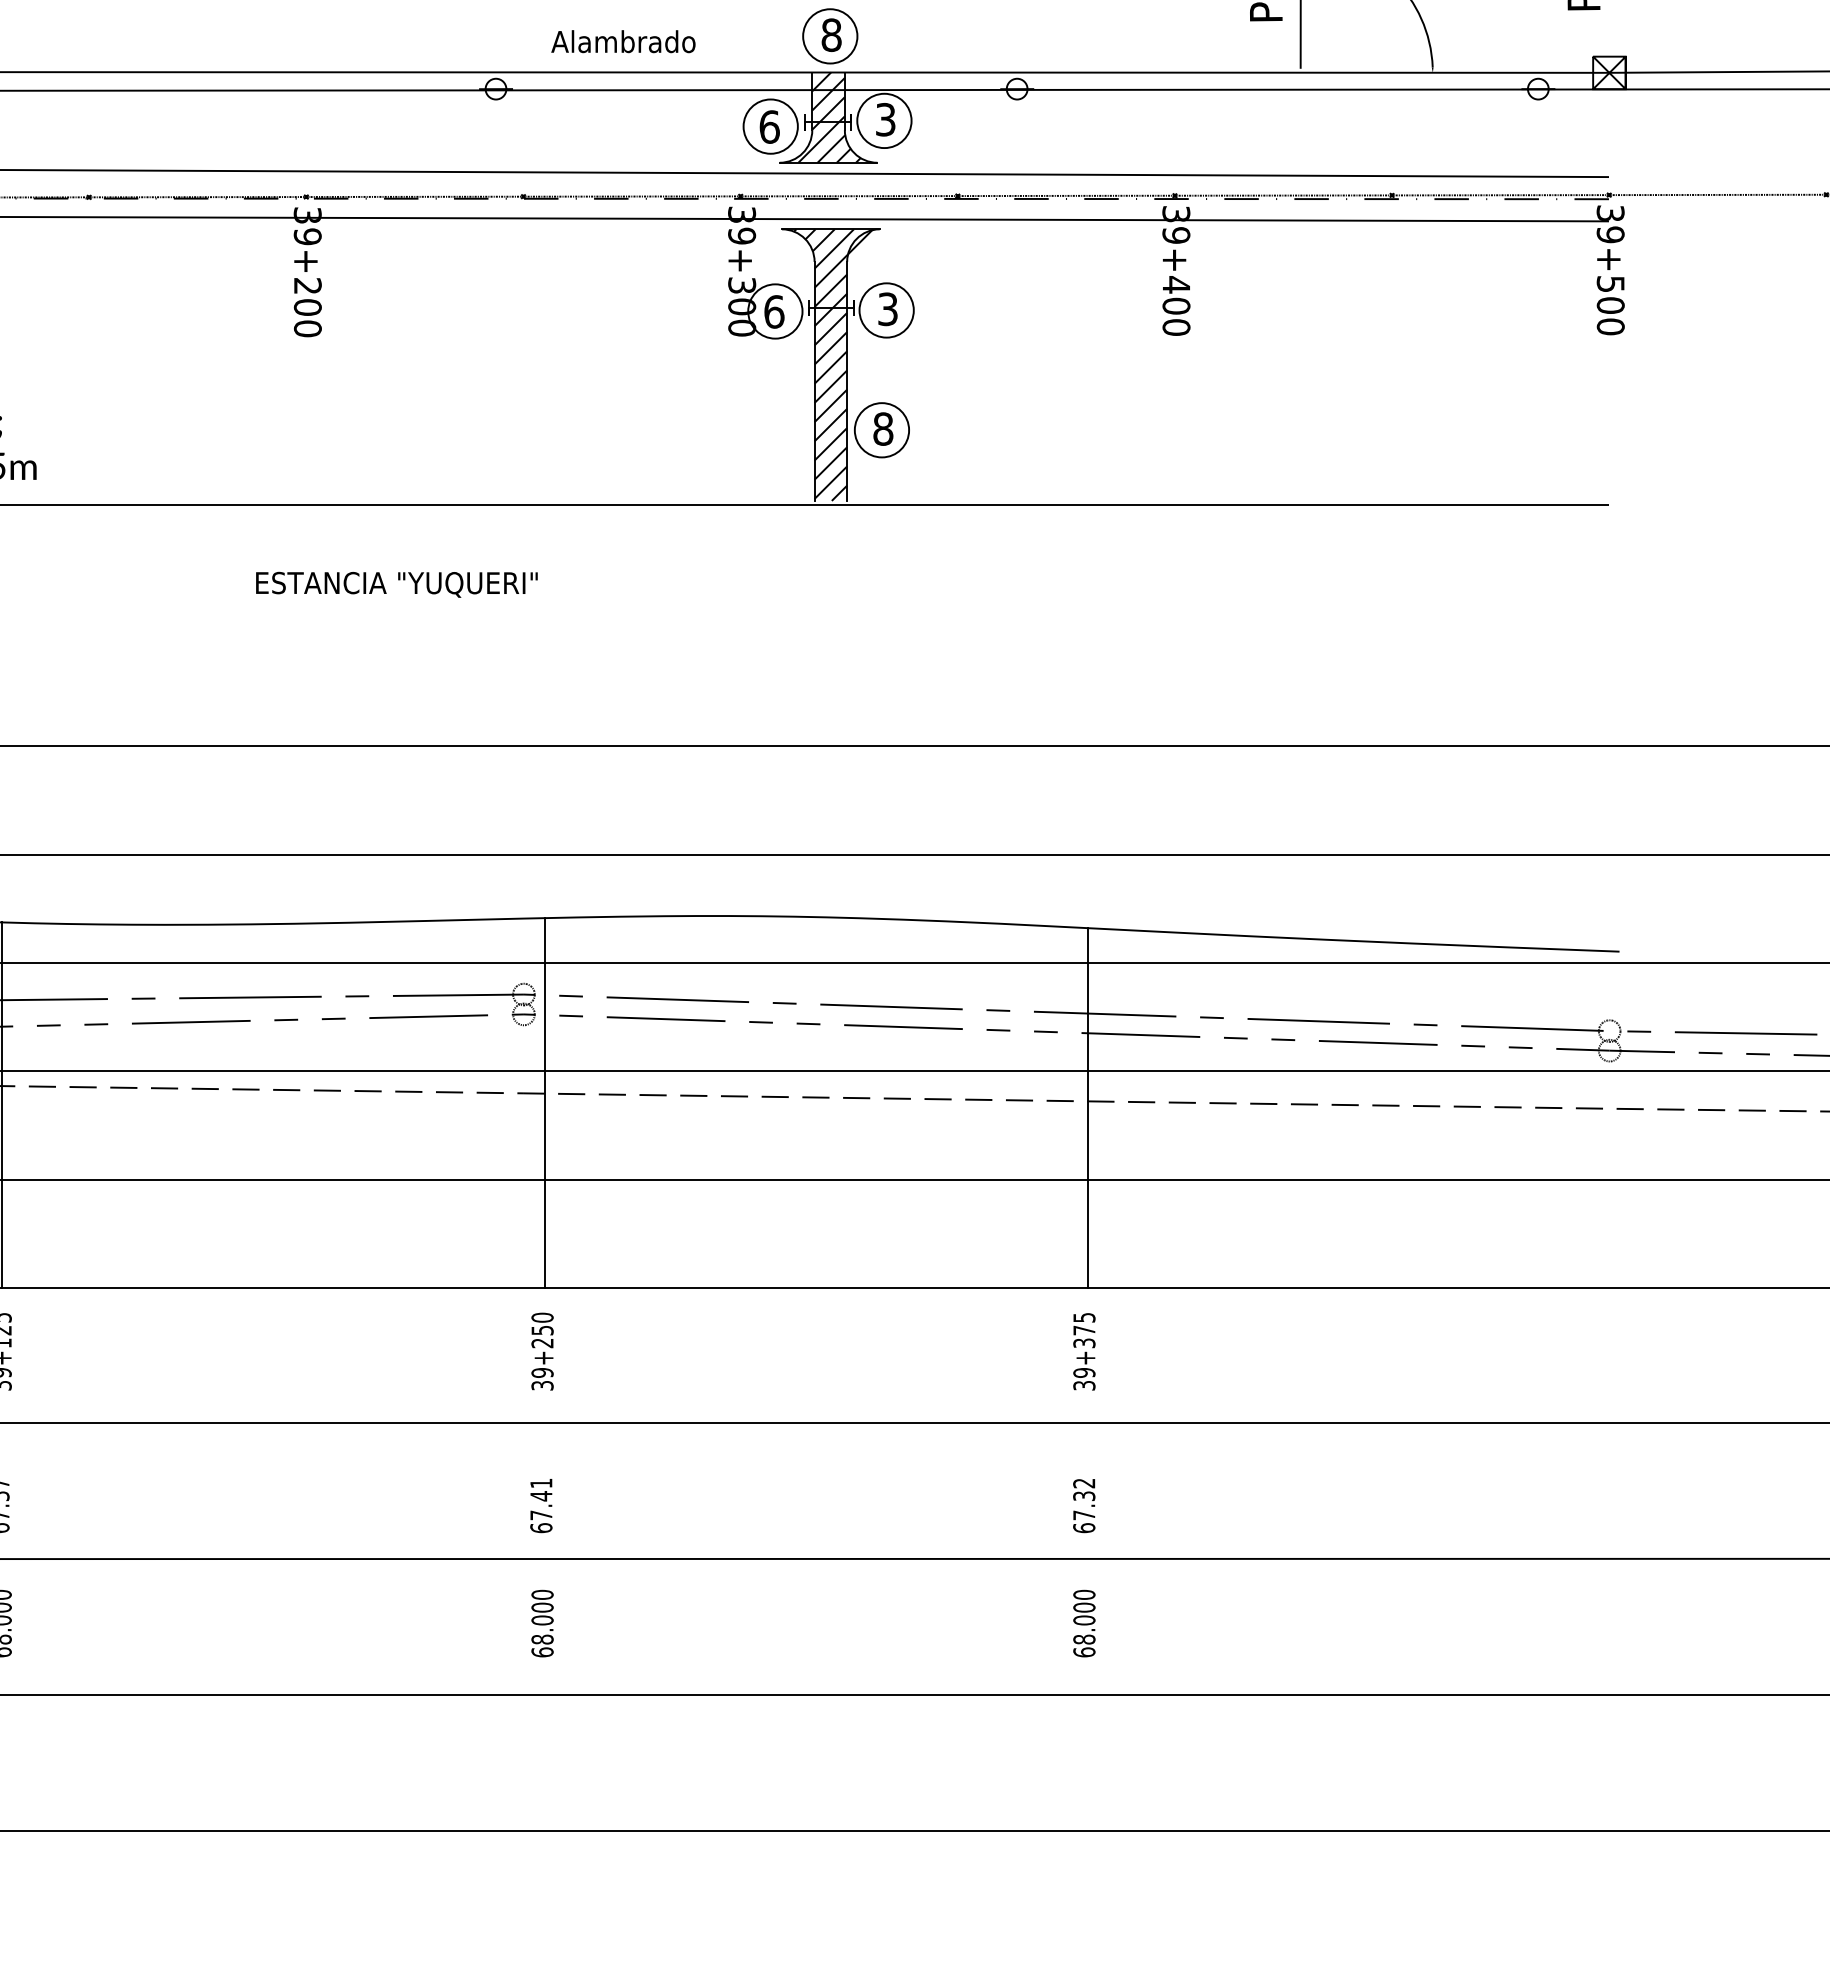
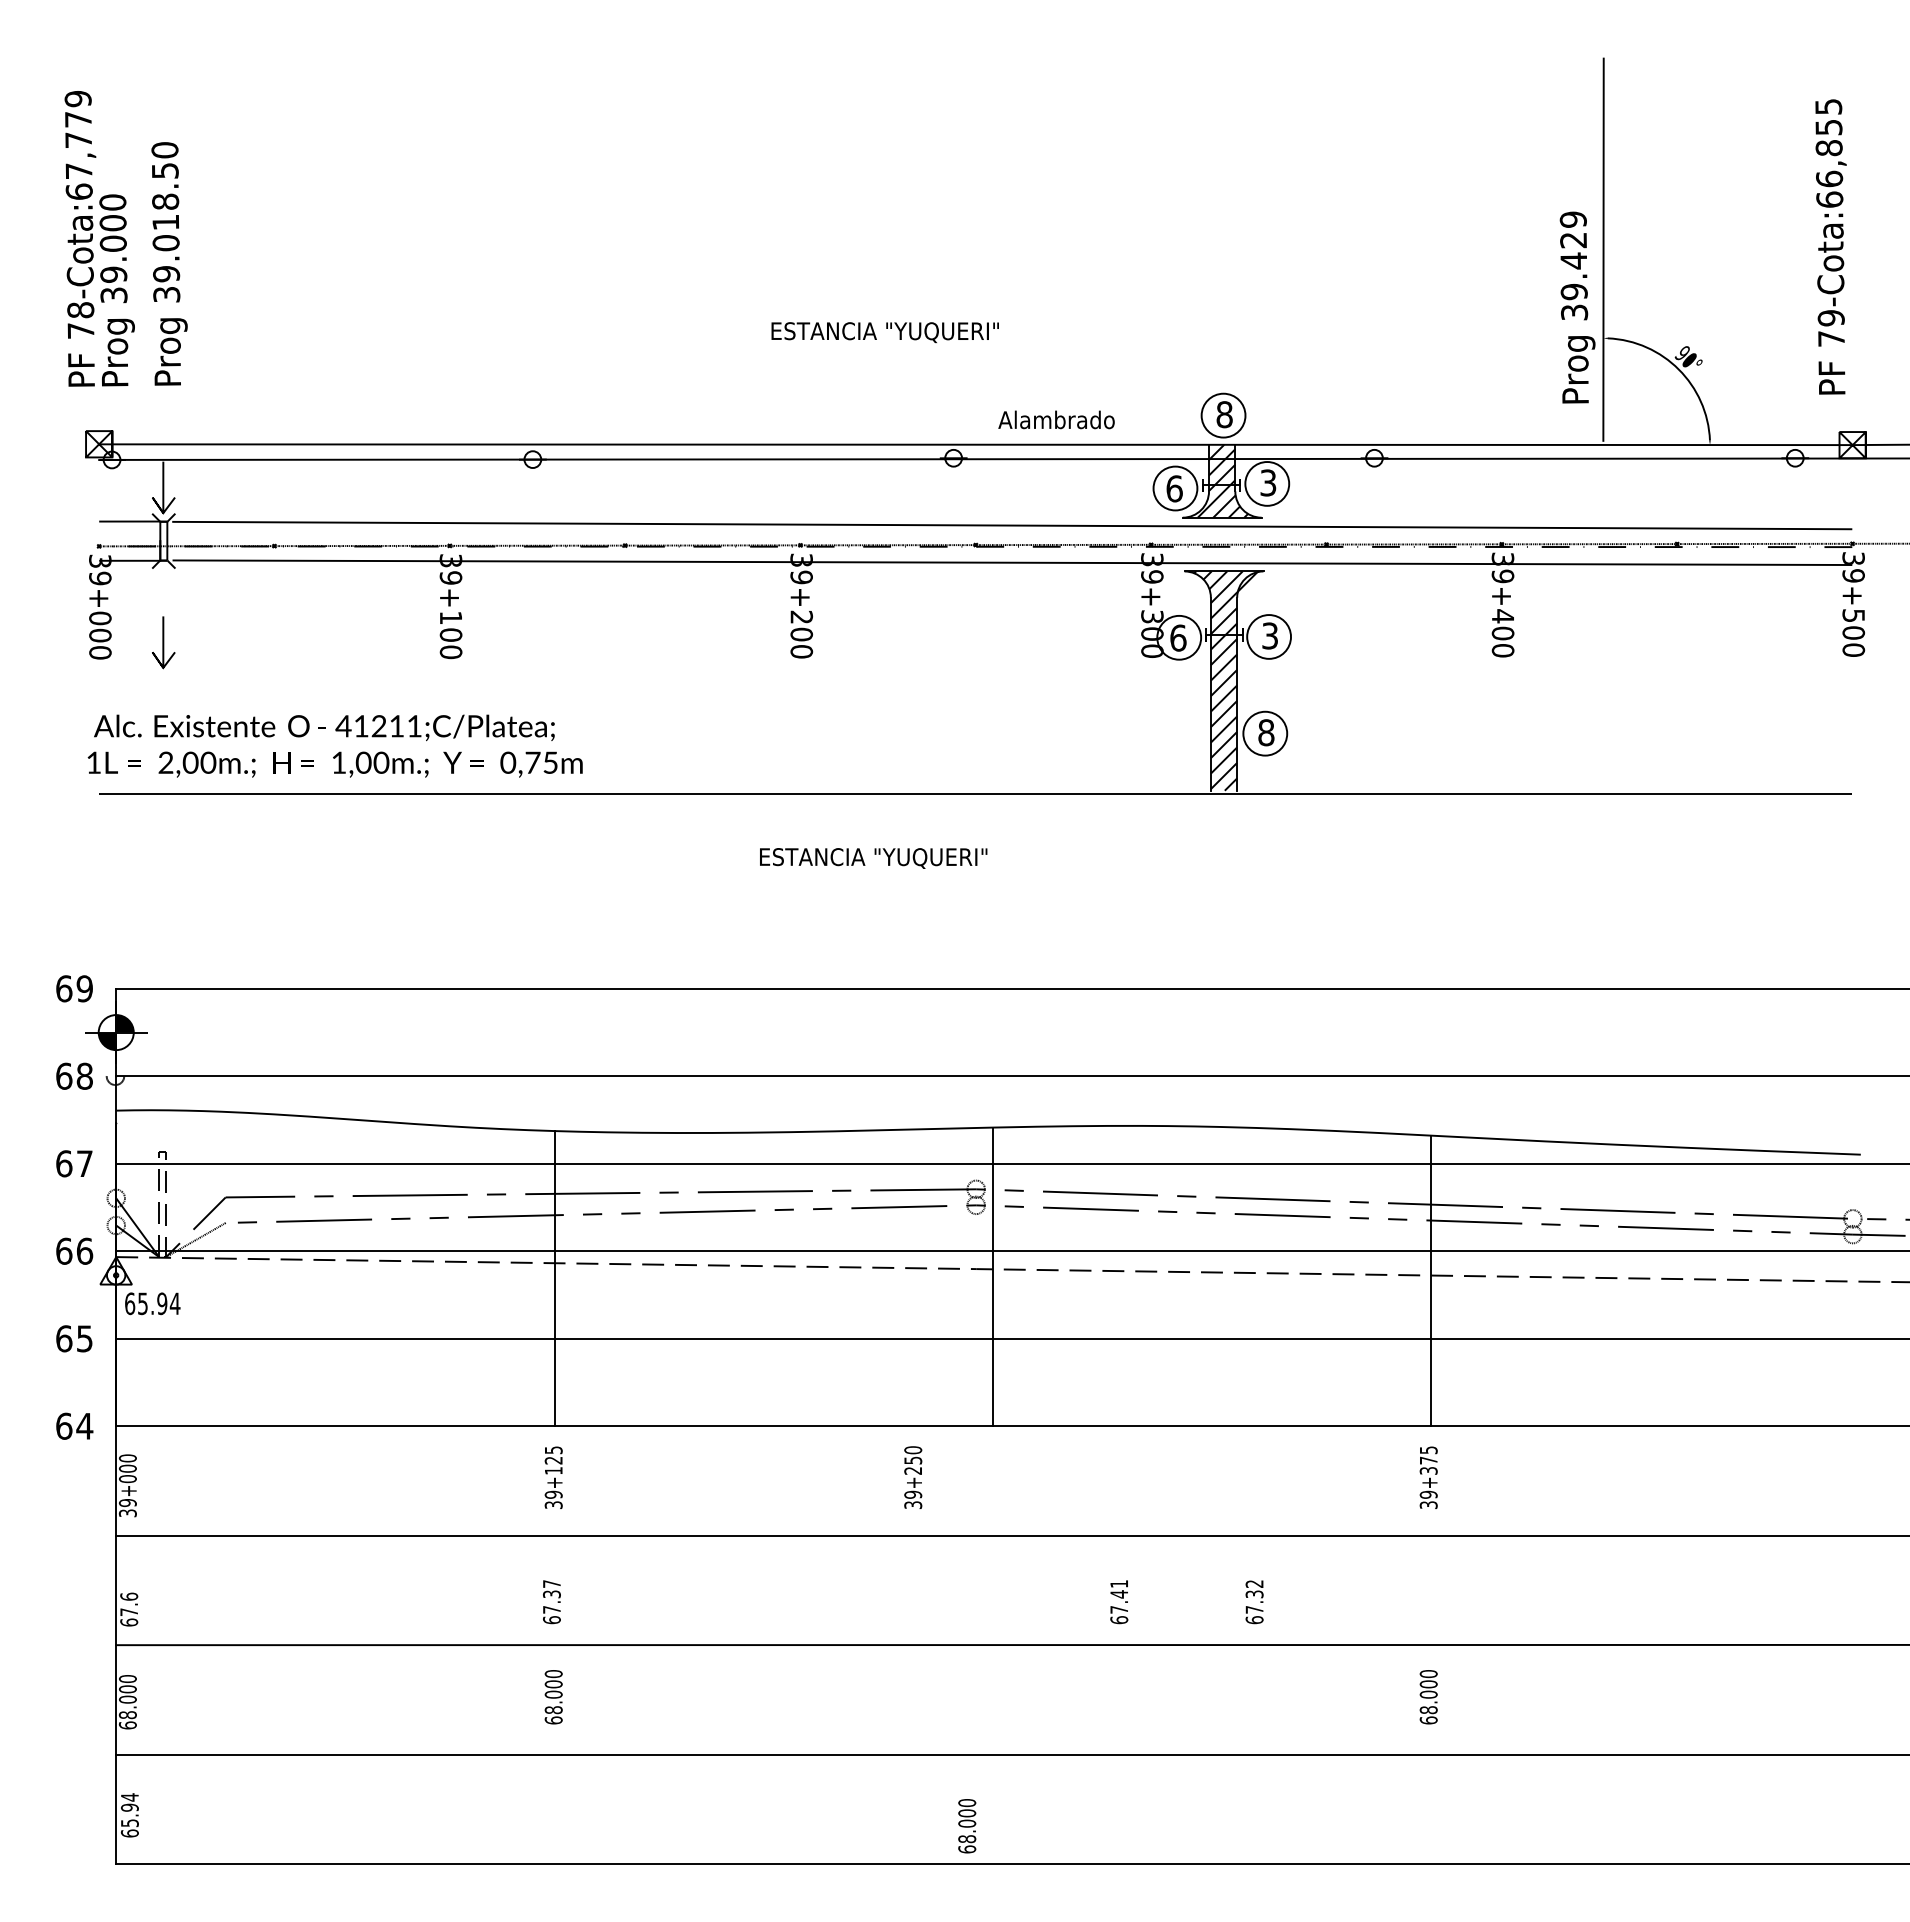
text: (542, 1351) -> (913, 1477), moved
text: (541, 1506) -> (1119, 1602), moved
text: (1084, 1506) -> (1254, 1602), moved
text: (542, 1623) -> (967, 1826), moved

